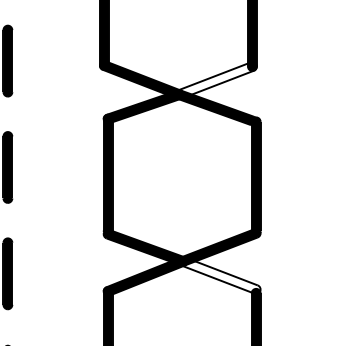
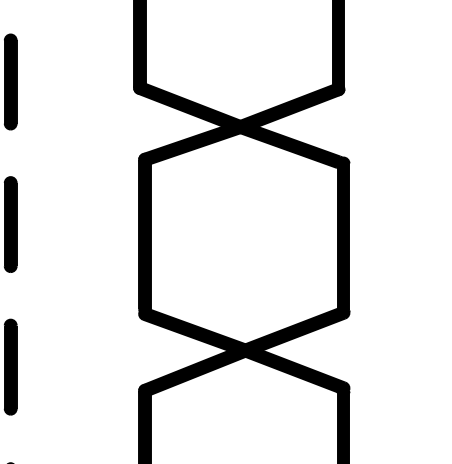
fill: (215, 80) -> (289, 108), added
fill: (219, 275) -> (294, 369), added

